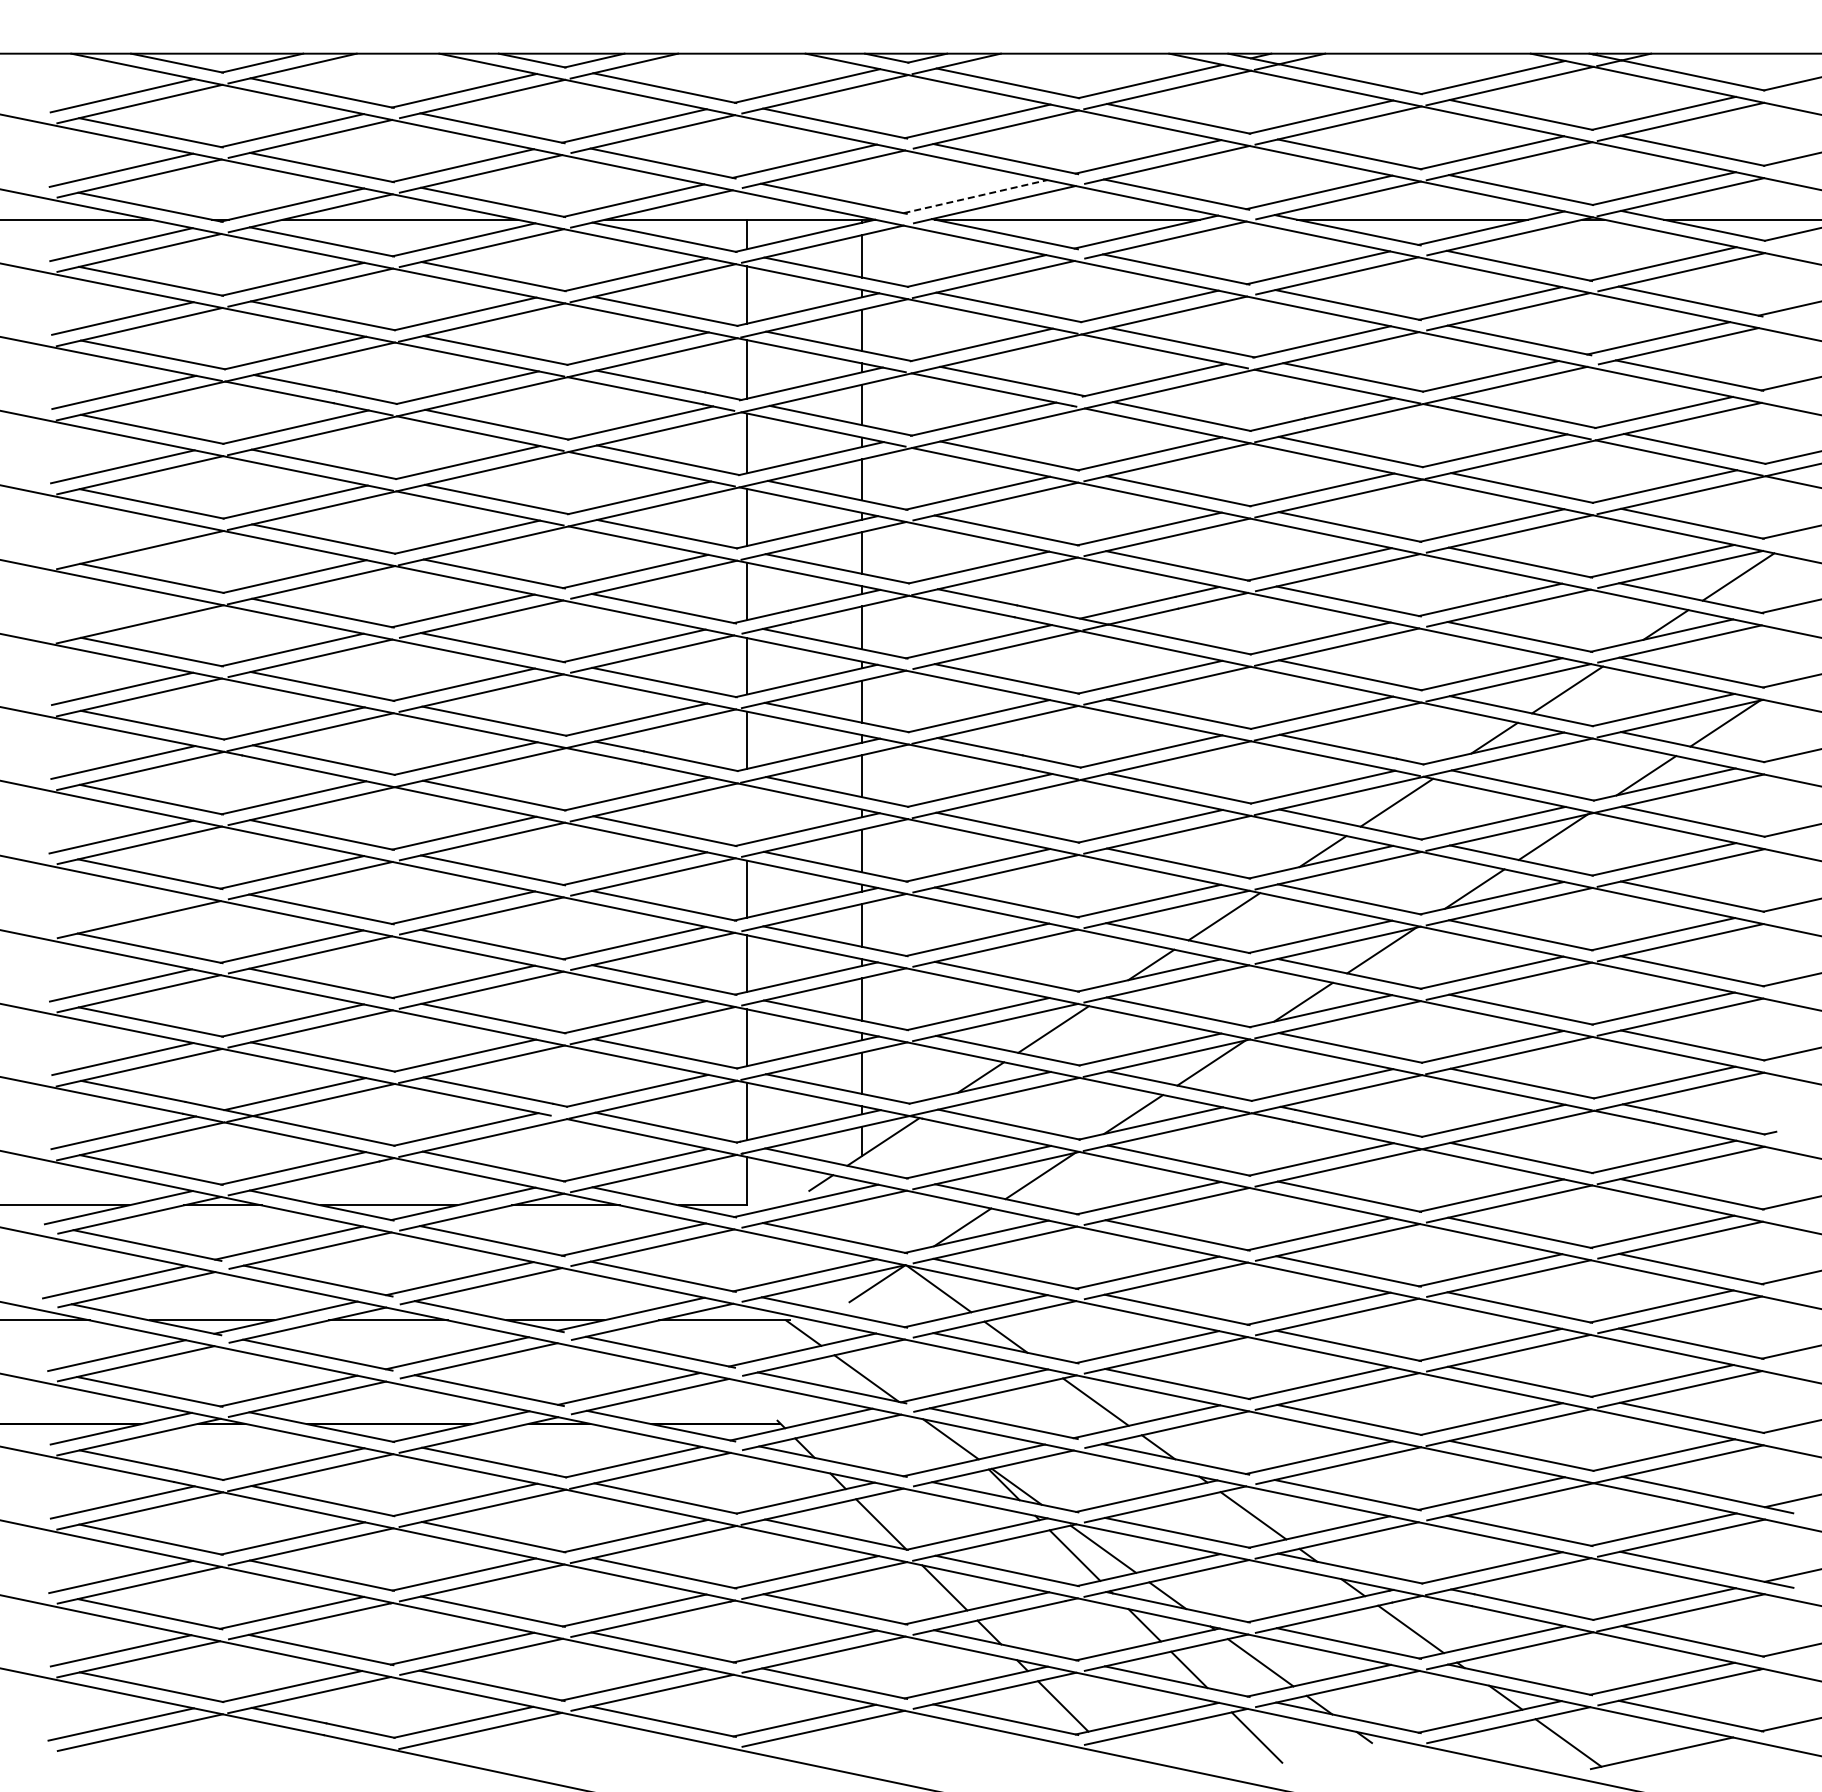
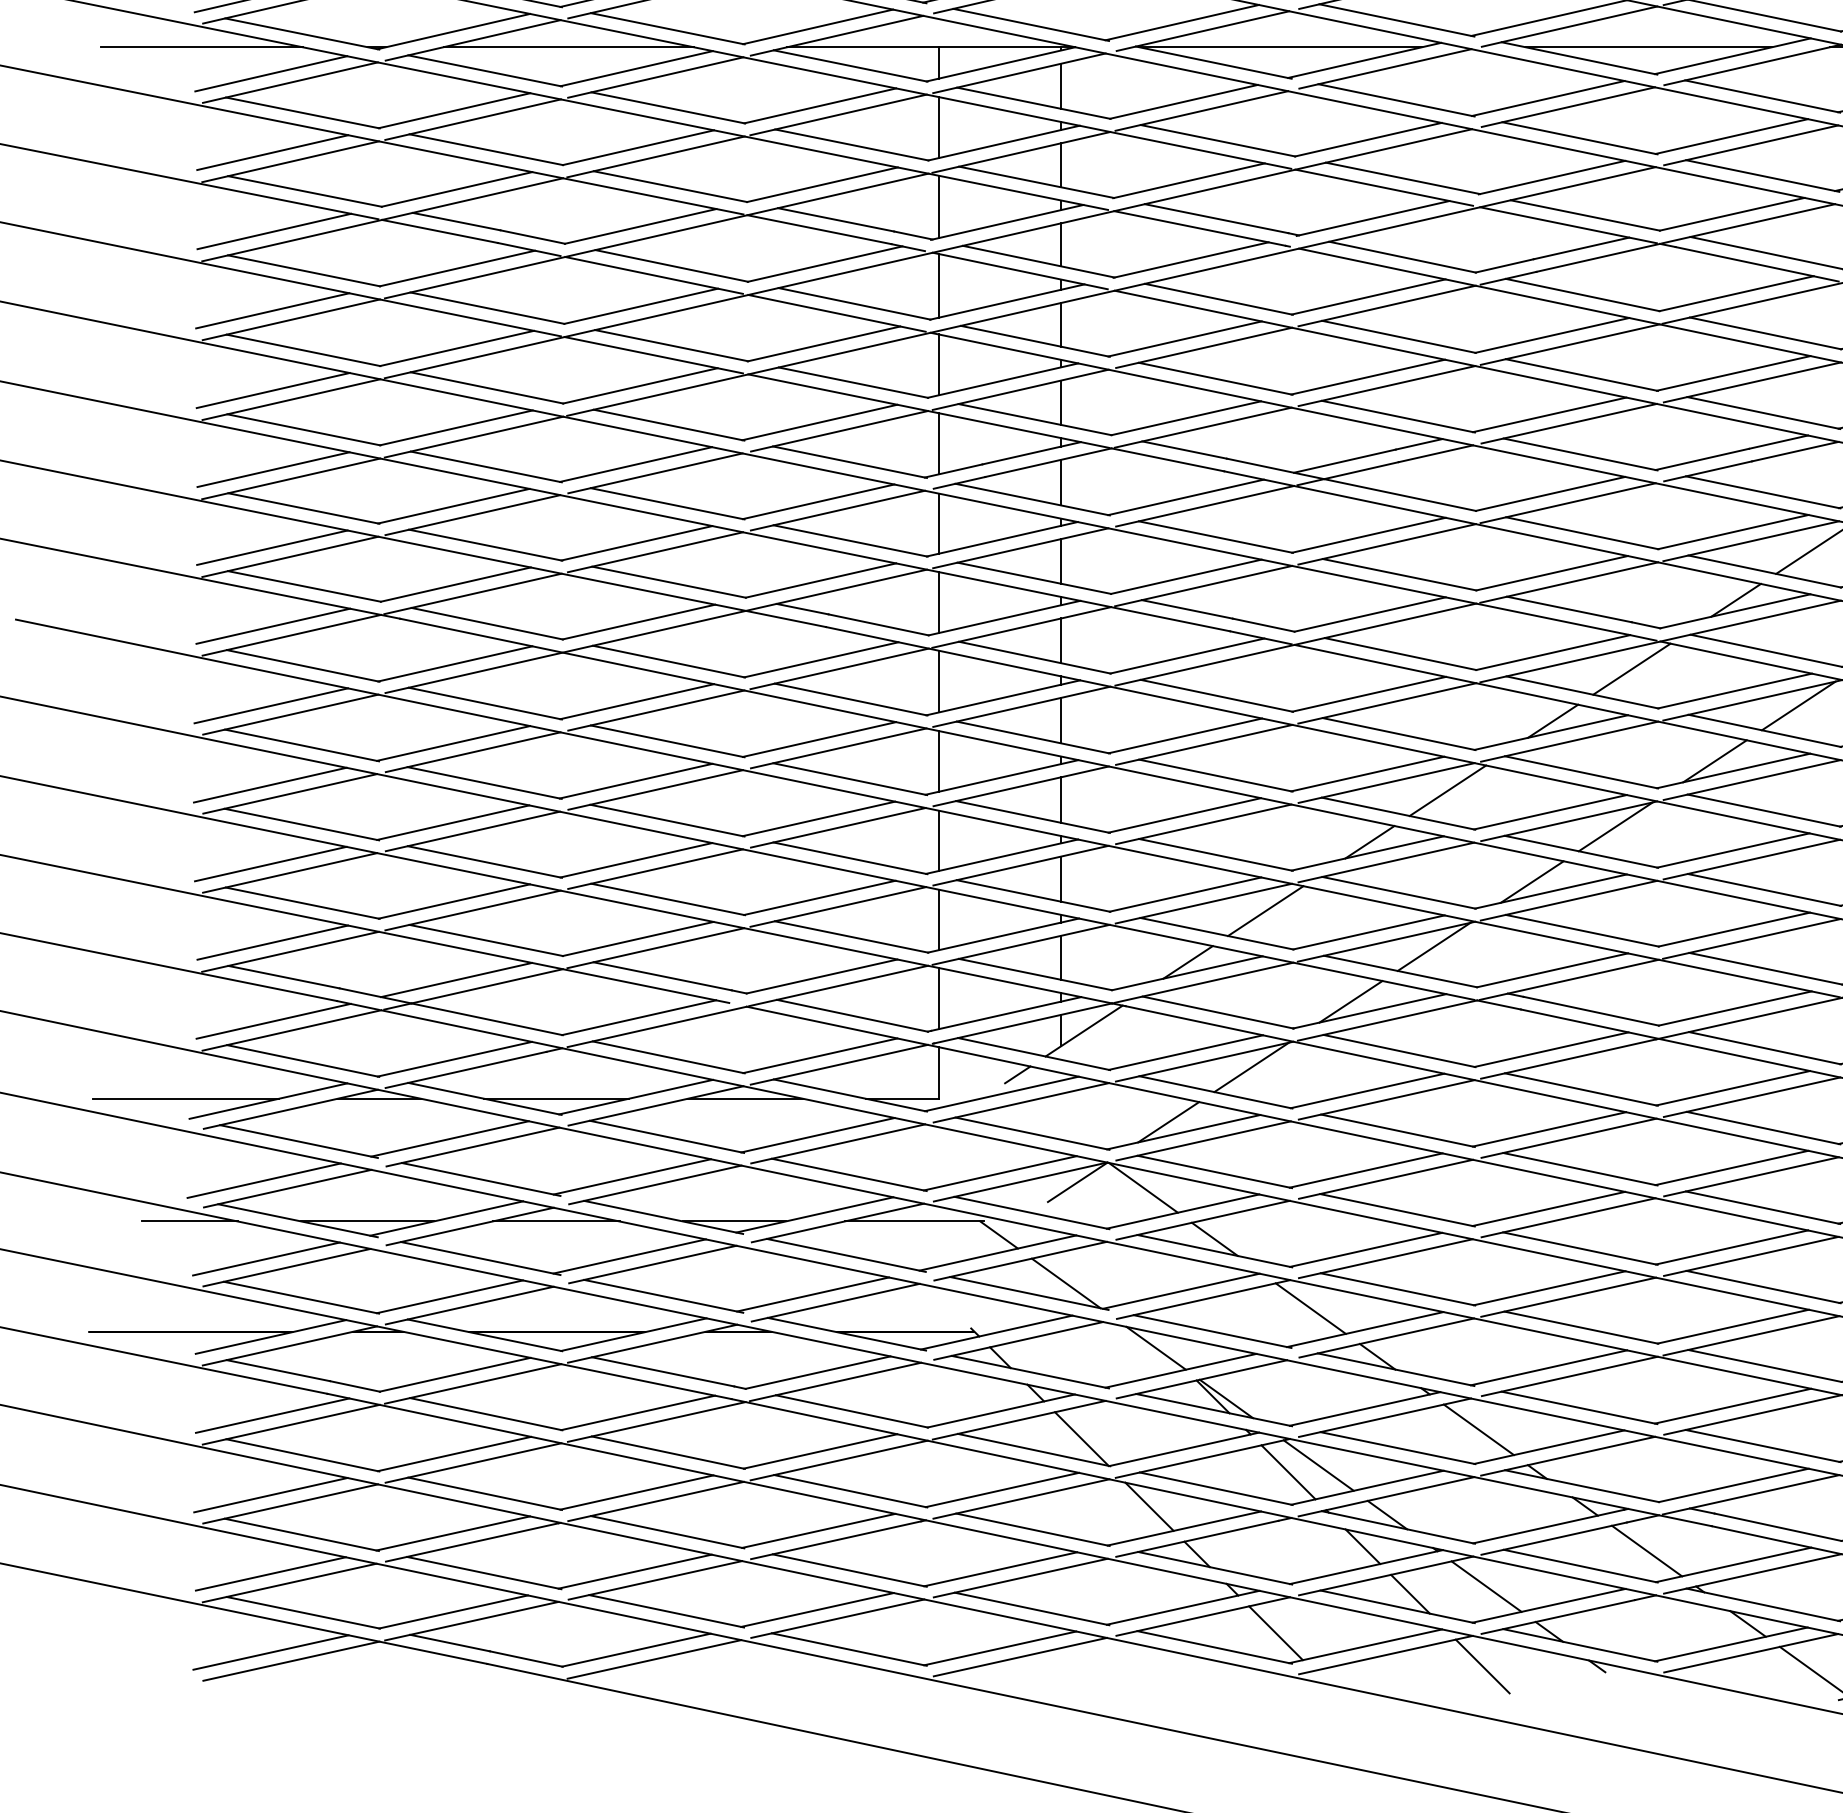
line: (975, 196) -> (1182, 22), dashed -> solid
line: (123, 541) -> (273, 390), added
line: (123, 615) -> (273, 469), added
line: (747, 814) -> (939, 681), added
line: (120, 911) -> (270, 785), added

